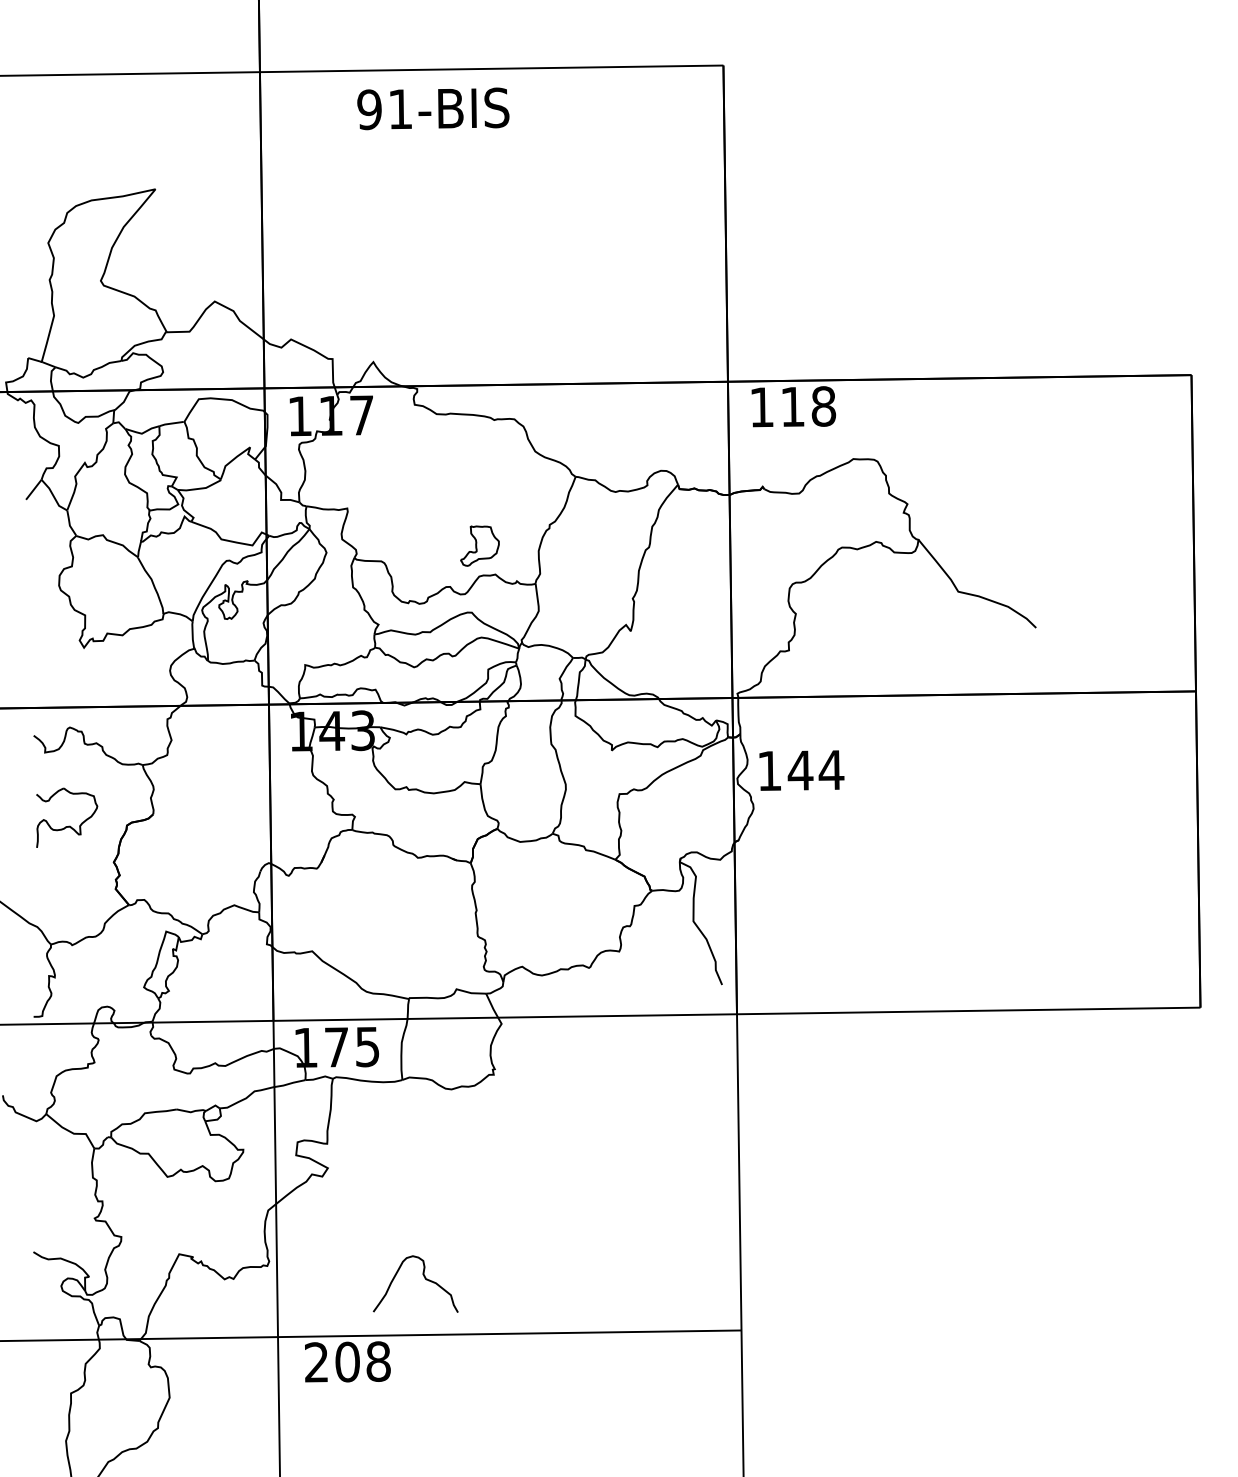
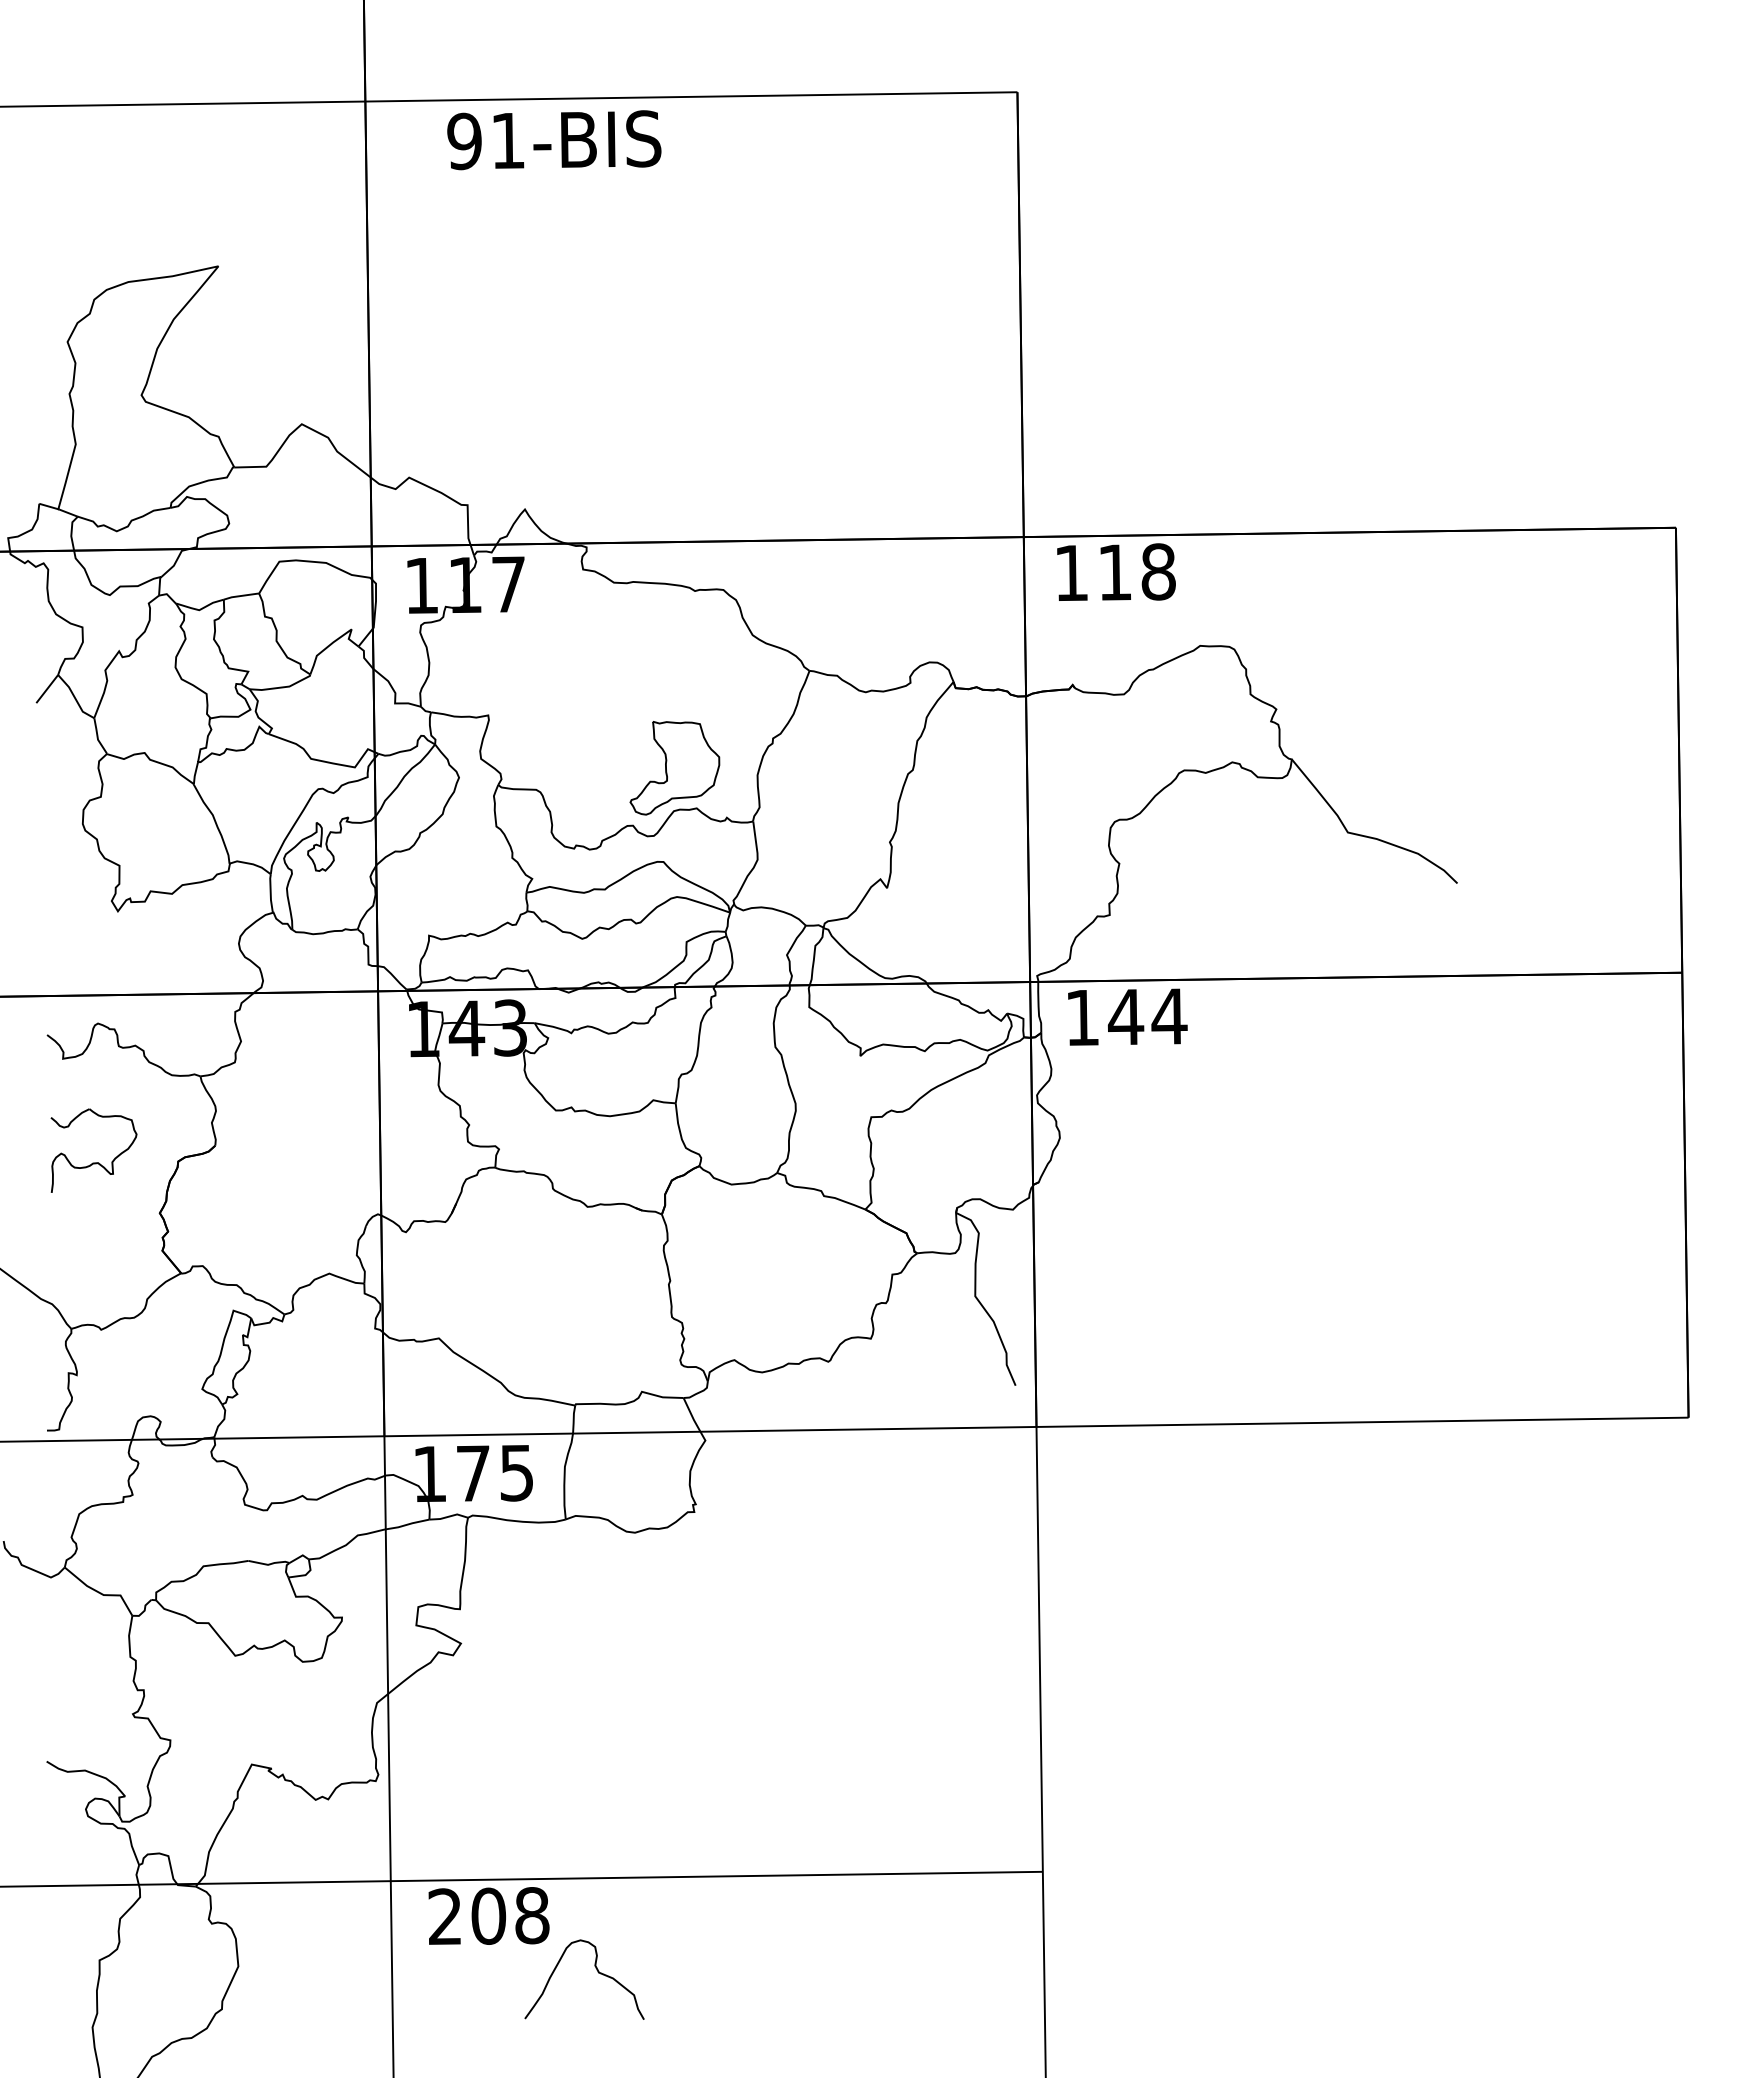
text: (433, 109) -> (554, 140), moved
part: (479, 546) -> (674, 768), size x1.67
text: (801, 770) -> (1127, 1016), moved
curve: (424, 1279) -> (597, 1972), moved

